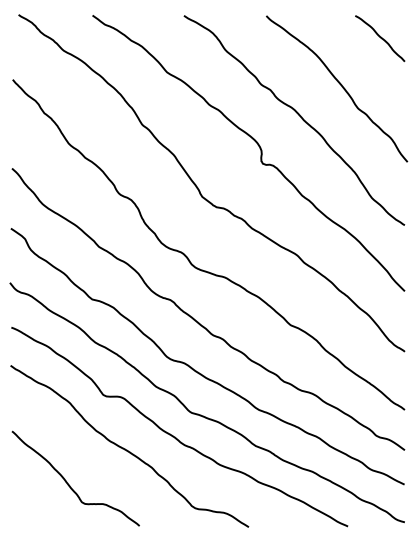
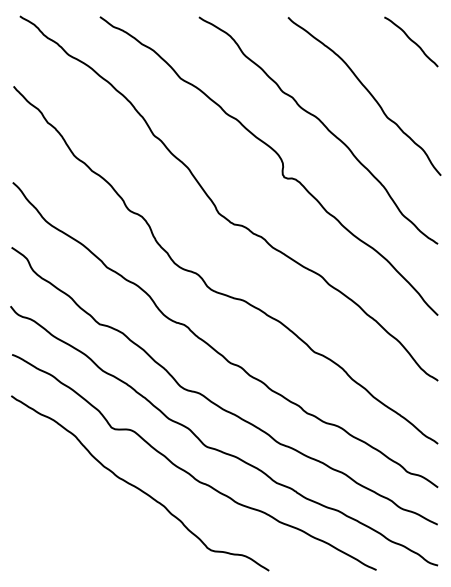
curve: (68, 482) -> (73, 522), removed

